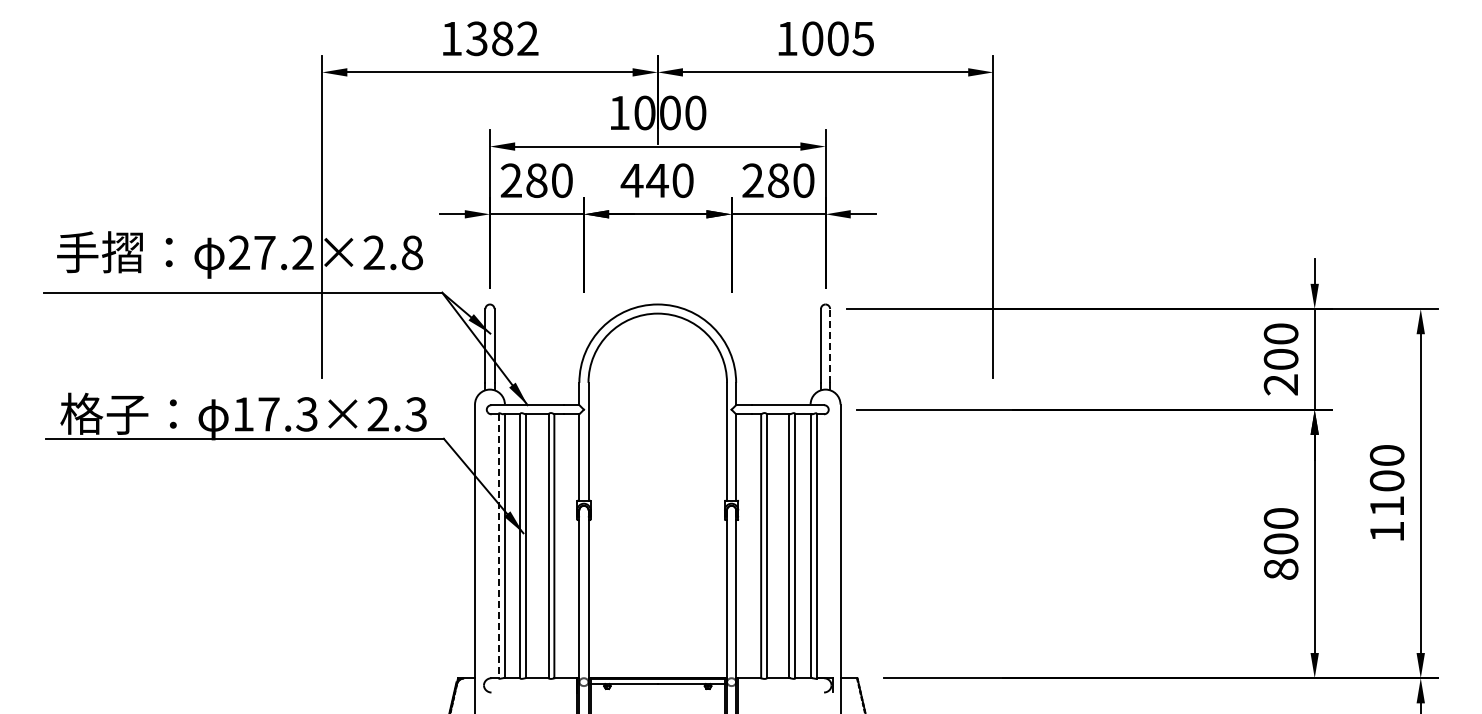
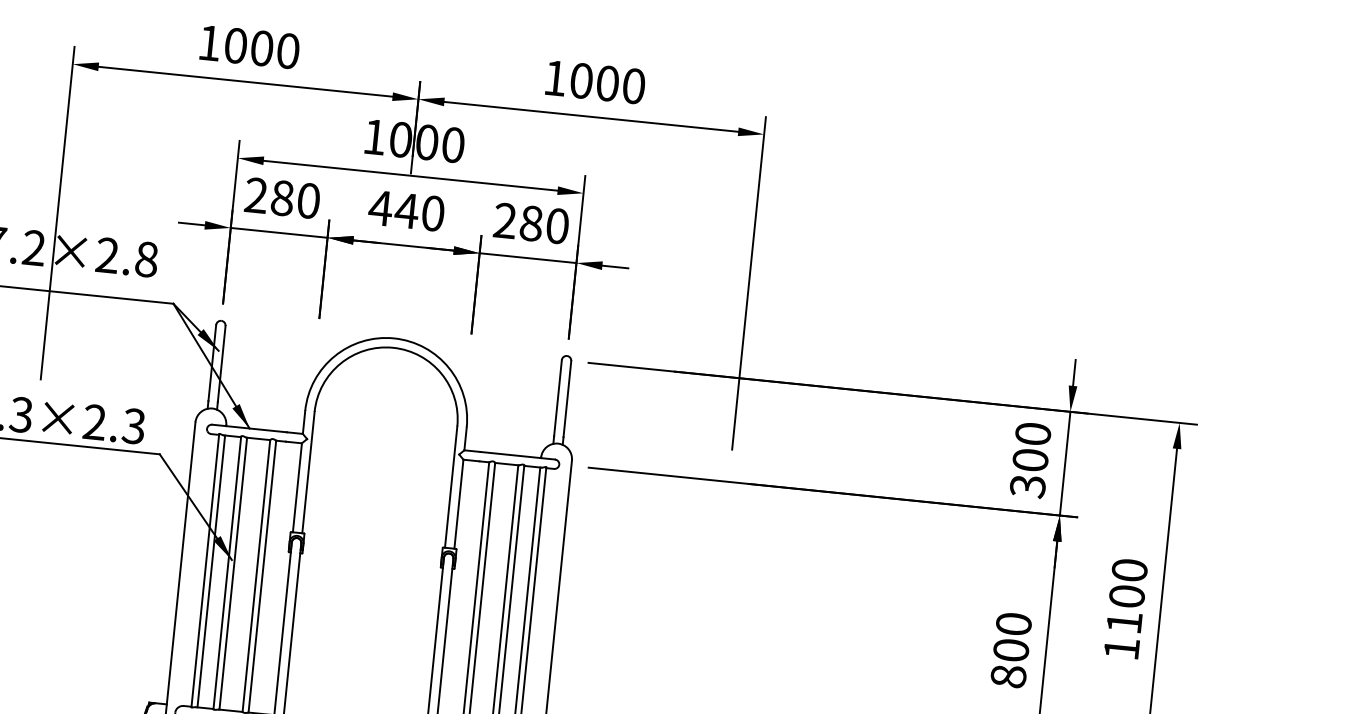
text: (502, 38) -> (262, 48), 1382 -> 1000
text: (863, 38) -> (633, 85), 1005 -> 1000
line: (830, 345) -> (567, 398), dashed -> solid
text: (1281, 384) -> (1028, 486), 200 -> 300
line: (498, 546) -> (204, 571), dashed -> solid

